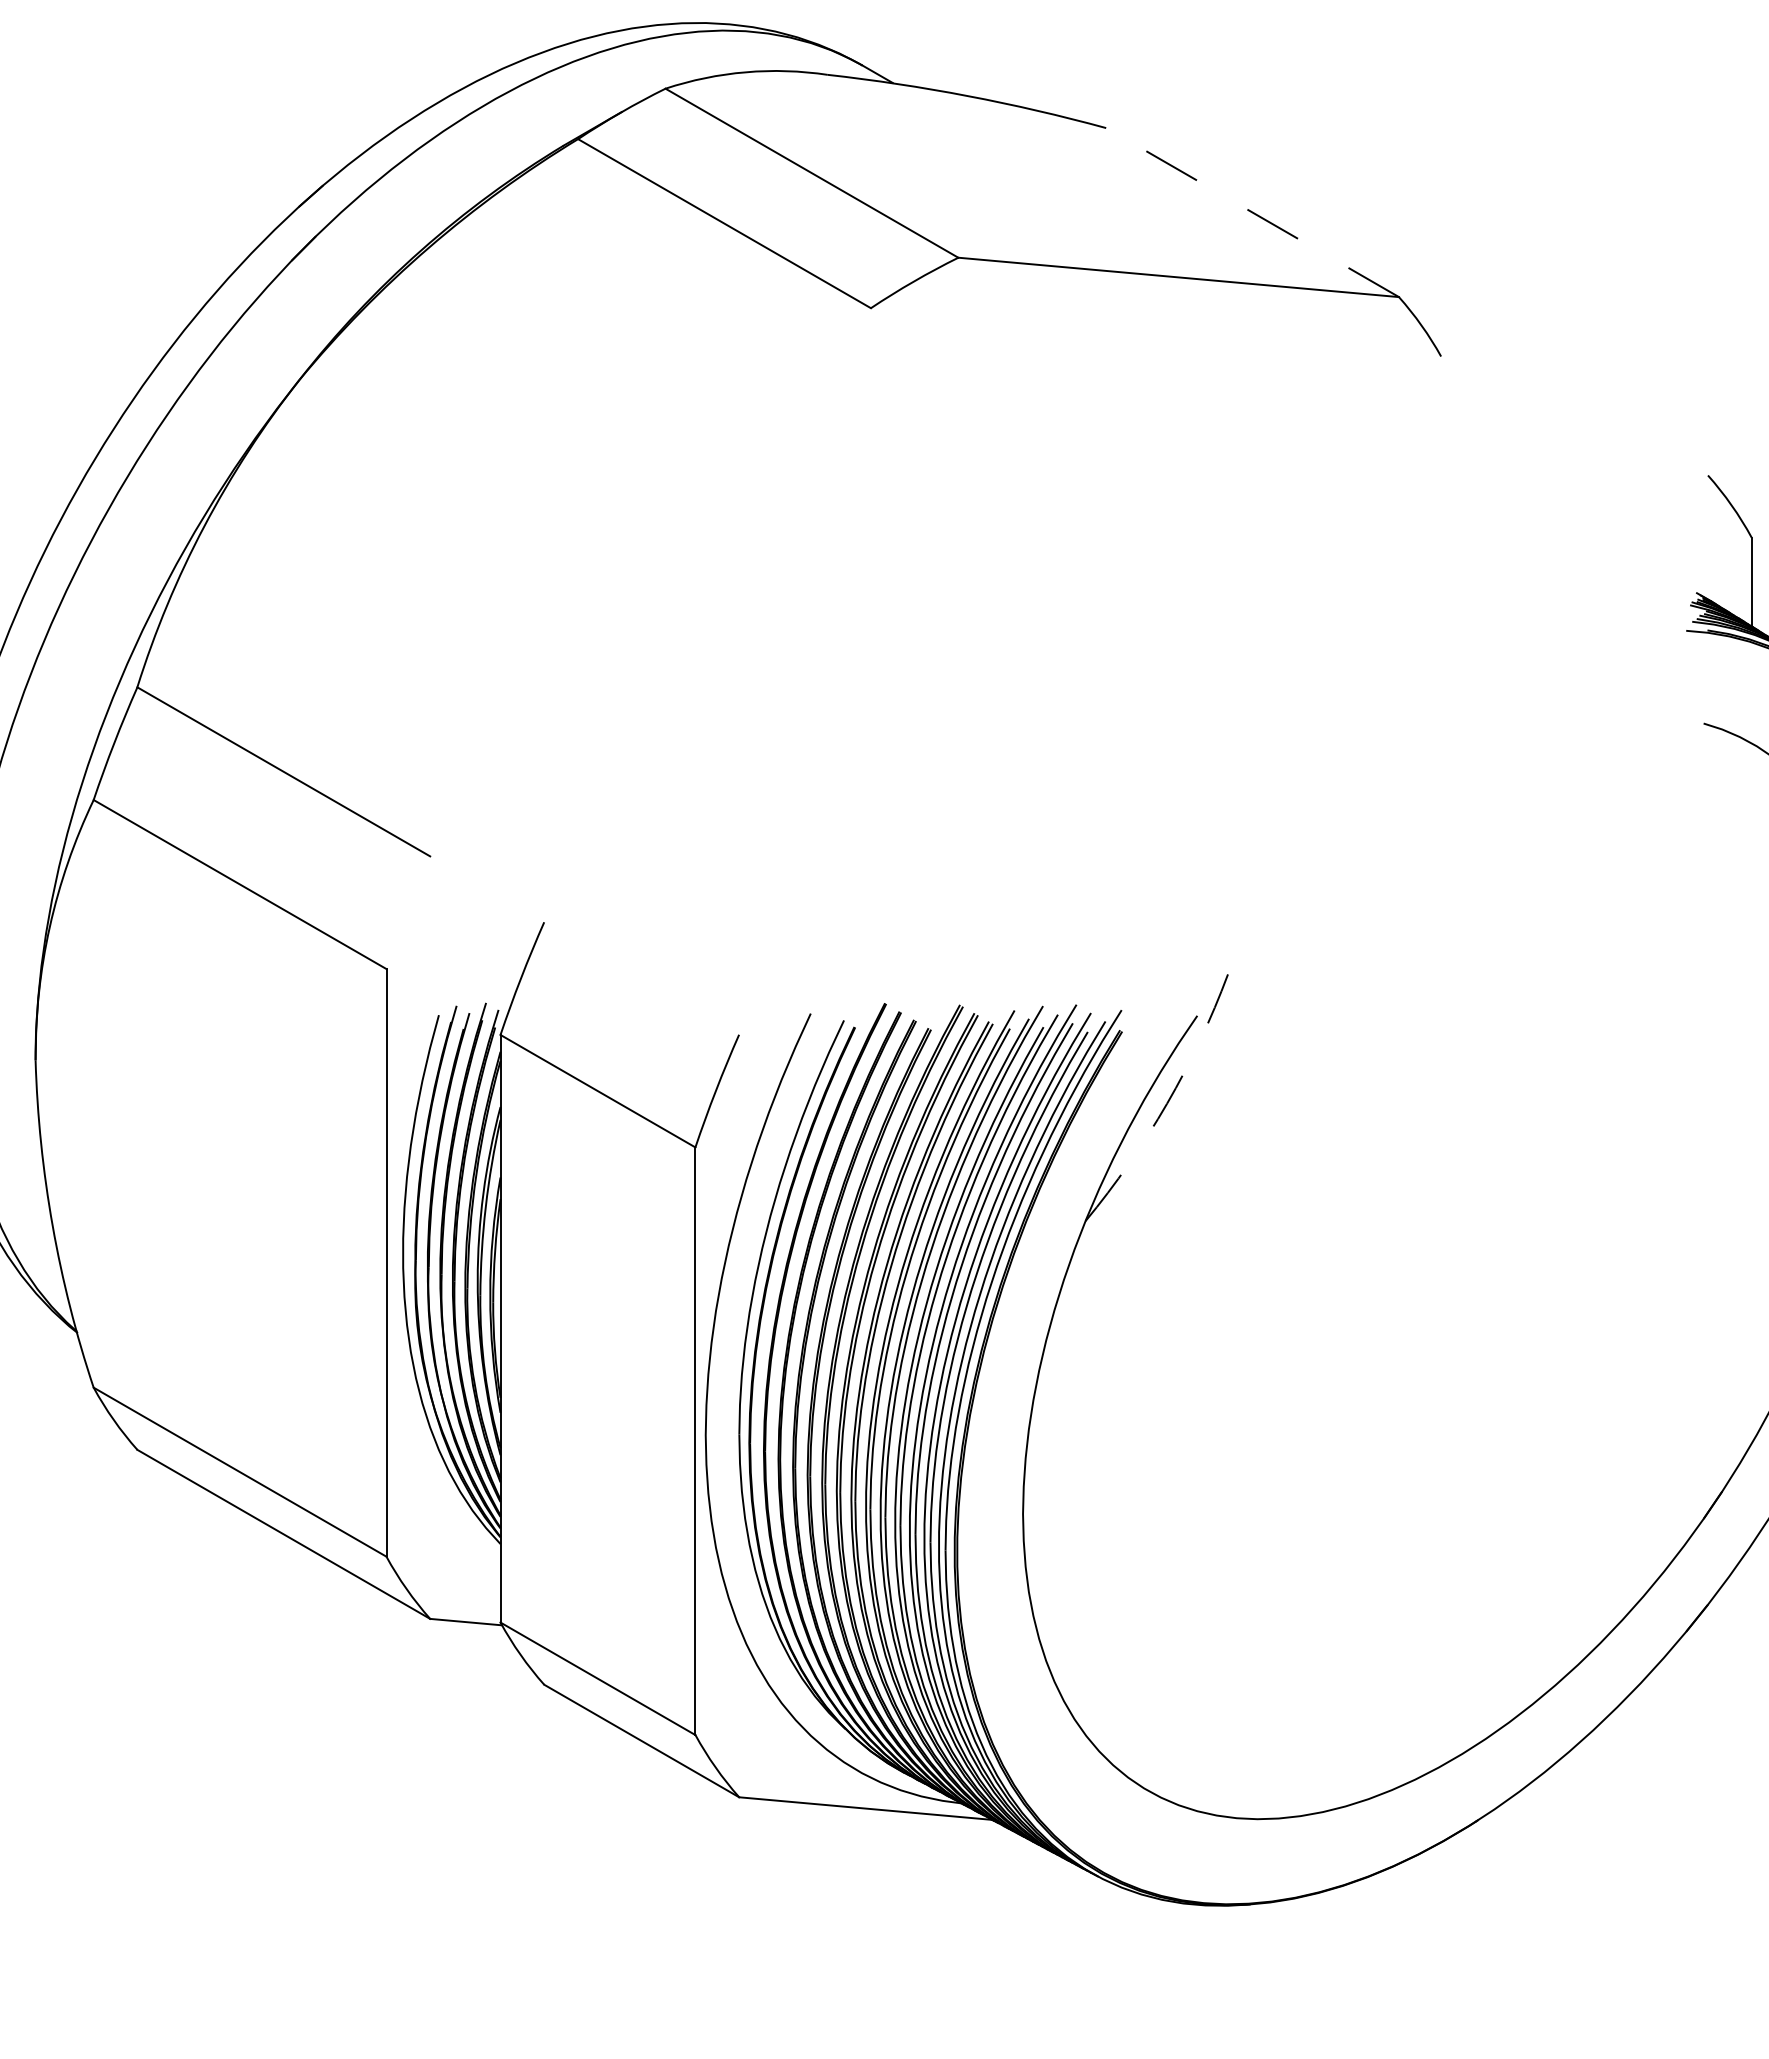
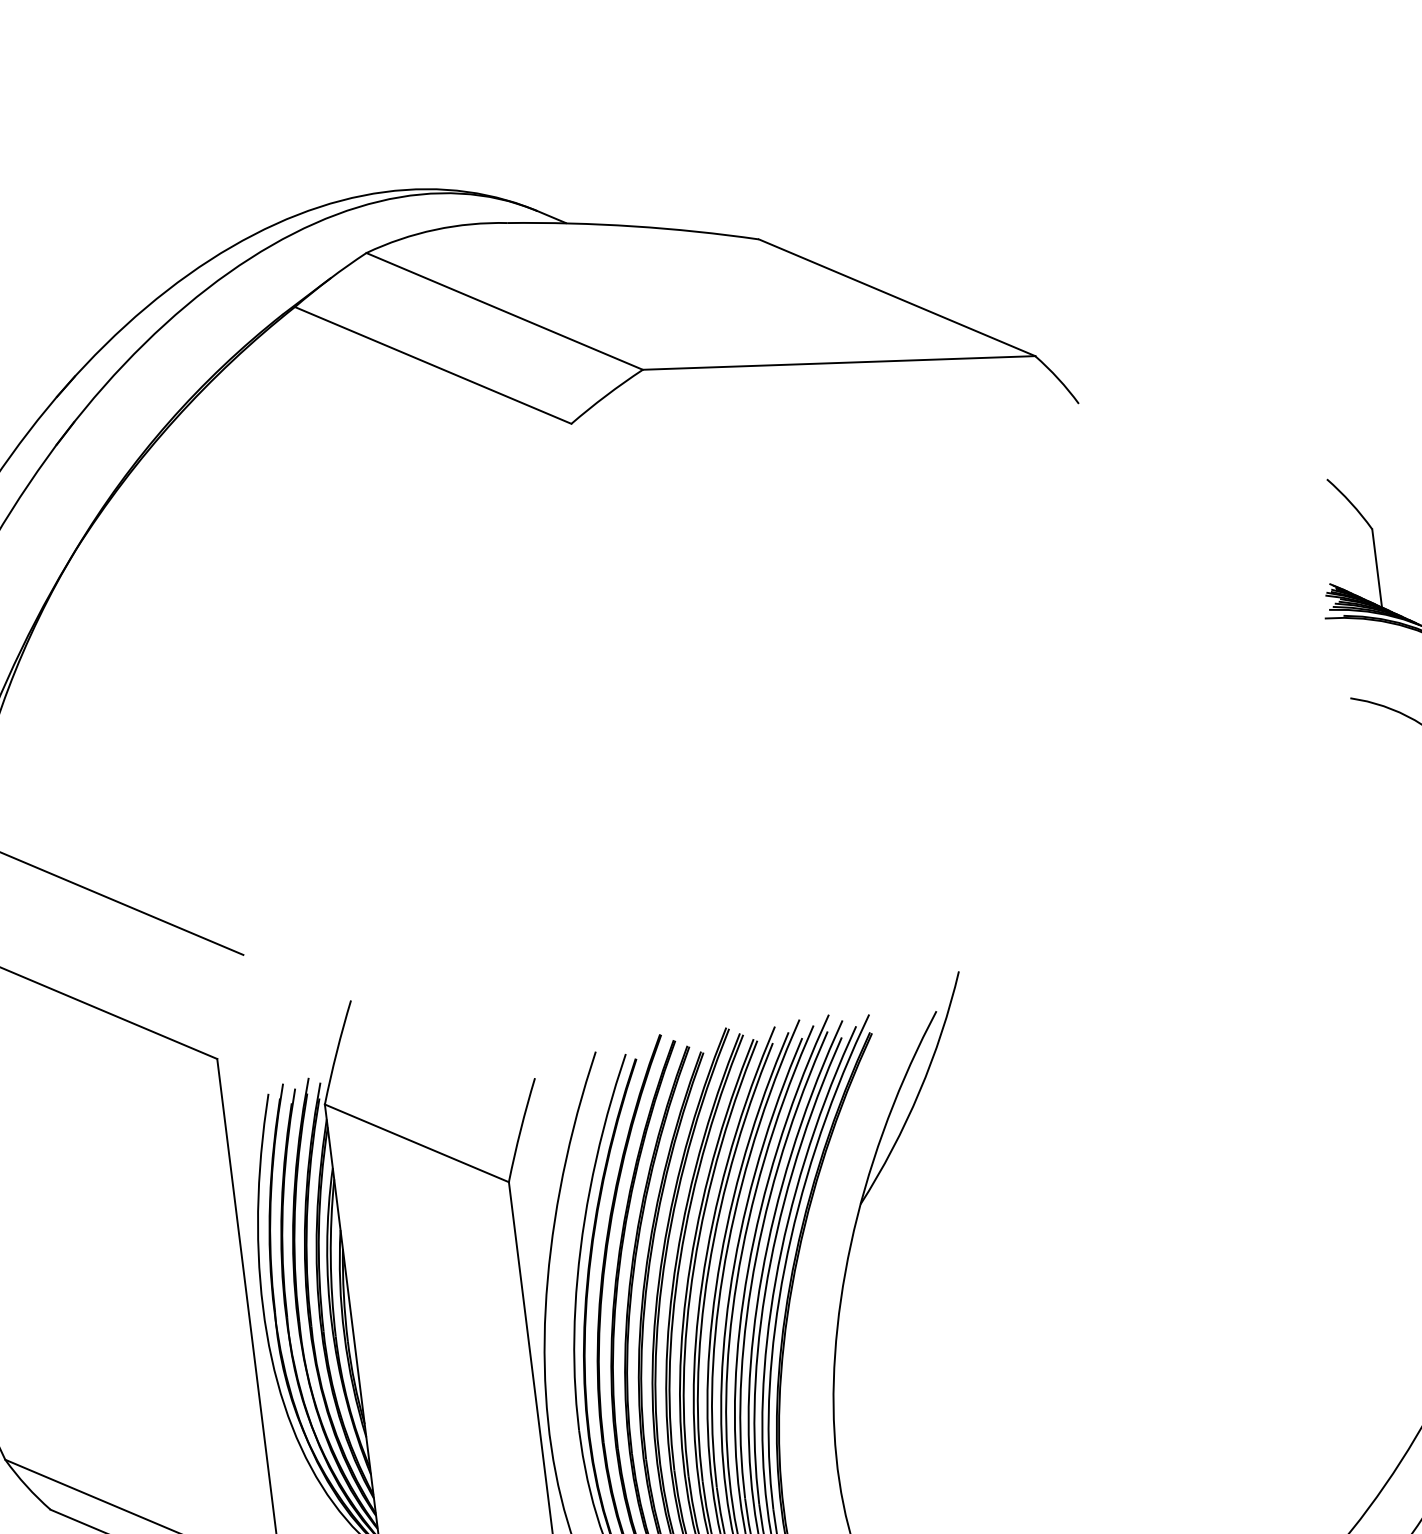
line: (1252, 212) -> (896, 297), dashed -> solid
arc: (1167, 1103) -> (919, 1091), dashed -> solid

